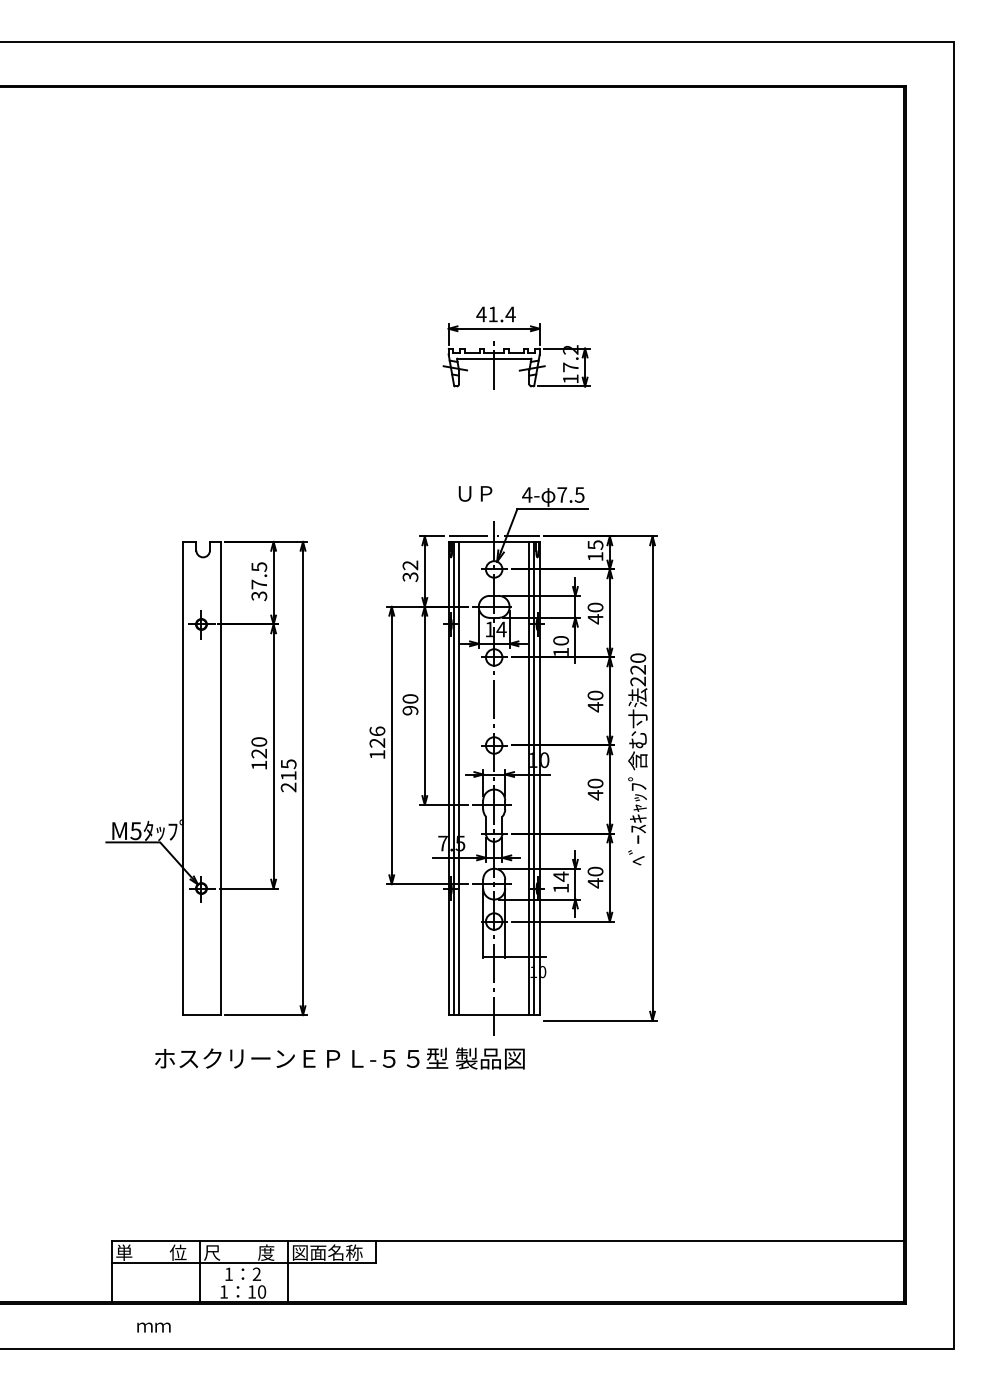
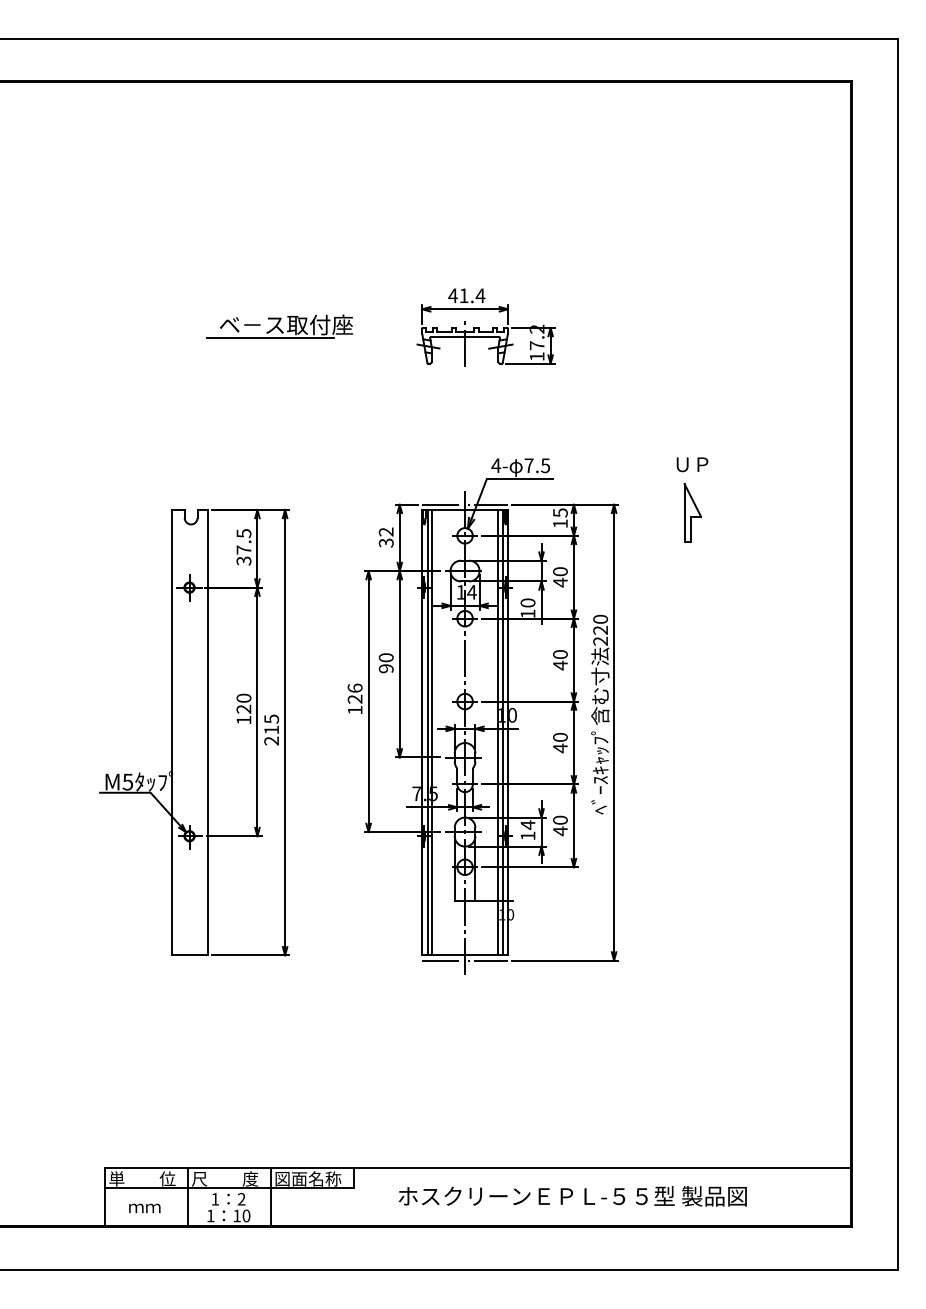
part: (297, 347) -> (279, 326), added
text: (475, 493) -> (692, 464), moved
part: (735, 544) -> (692, 512), added
line: (493, 1020) -> (464, 960), added
text: (339, 1058) -> (572, 1196), moved
text: (153, 1327) -> (144, 1208), moved

